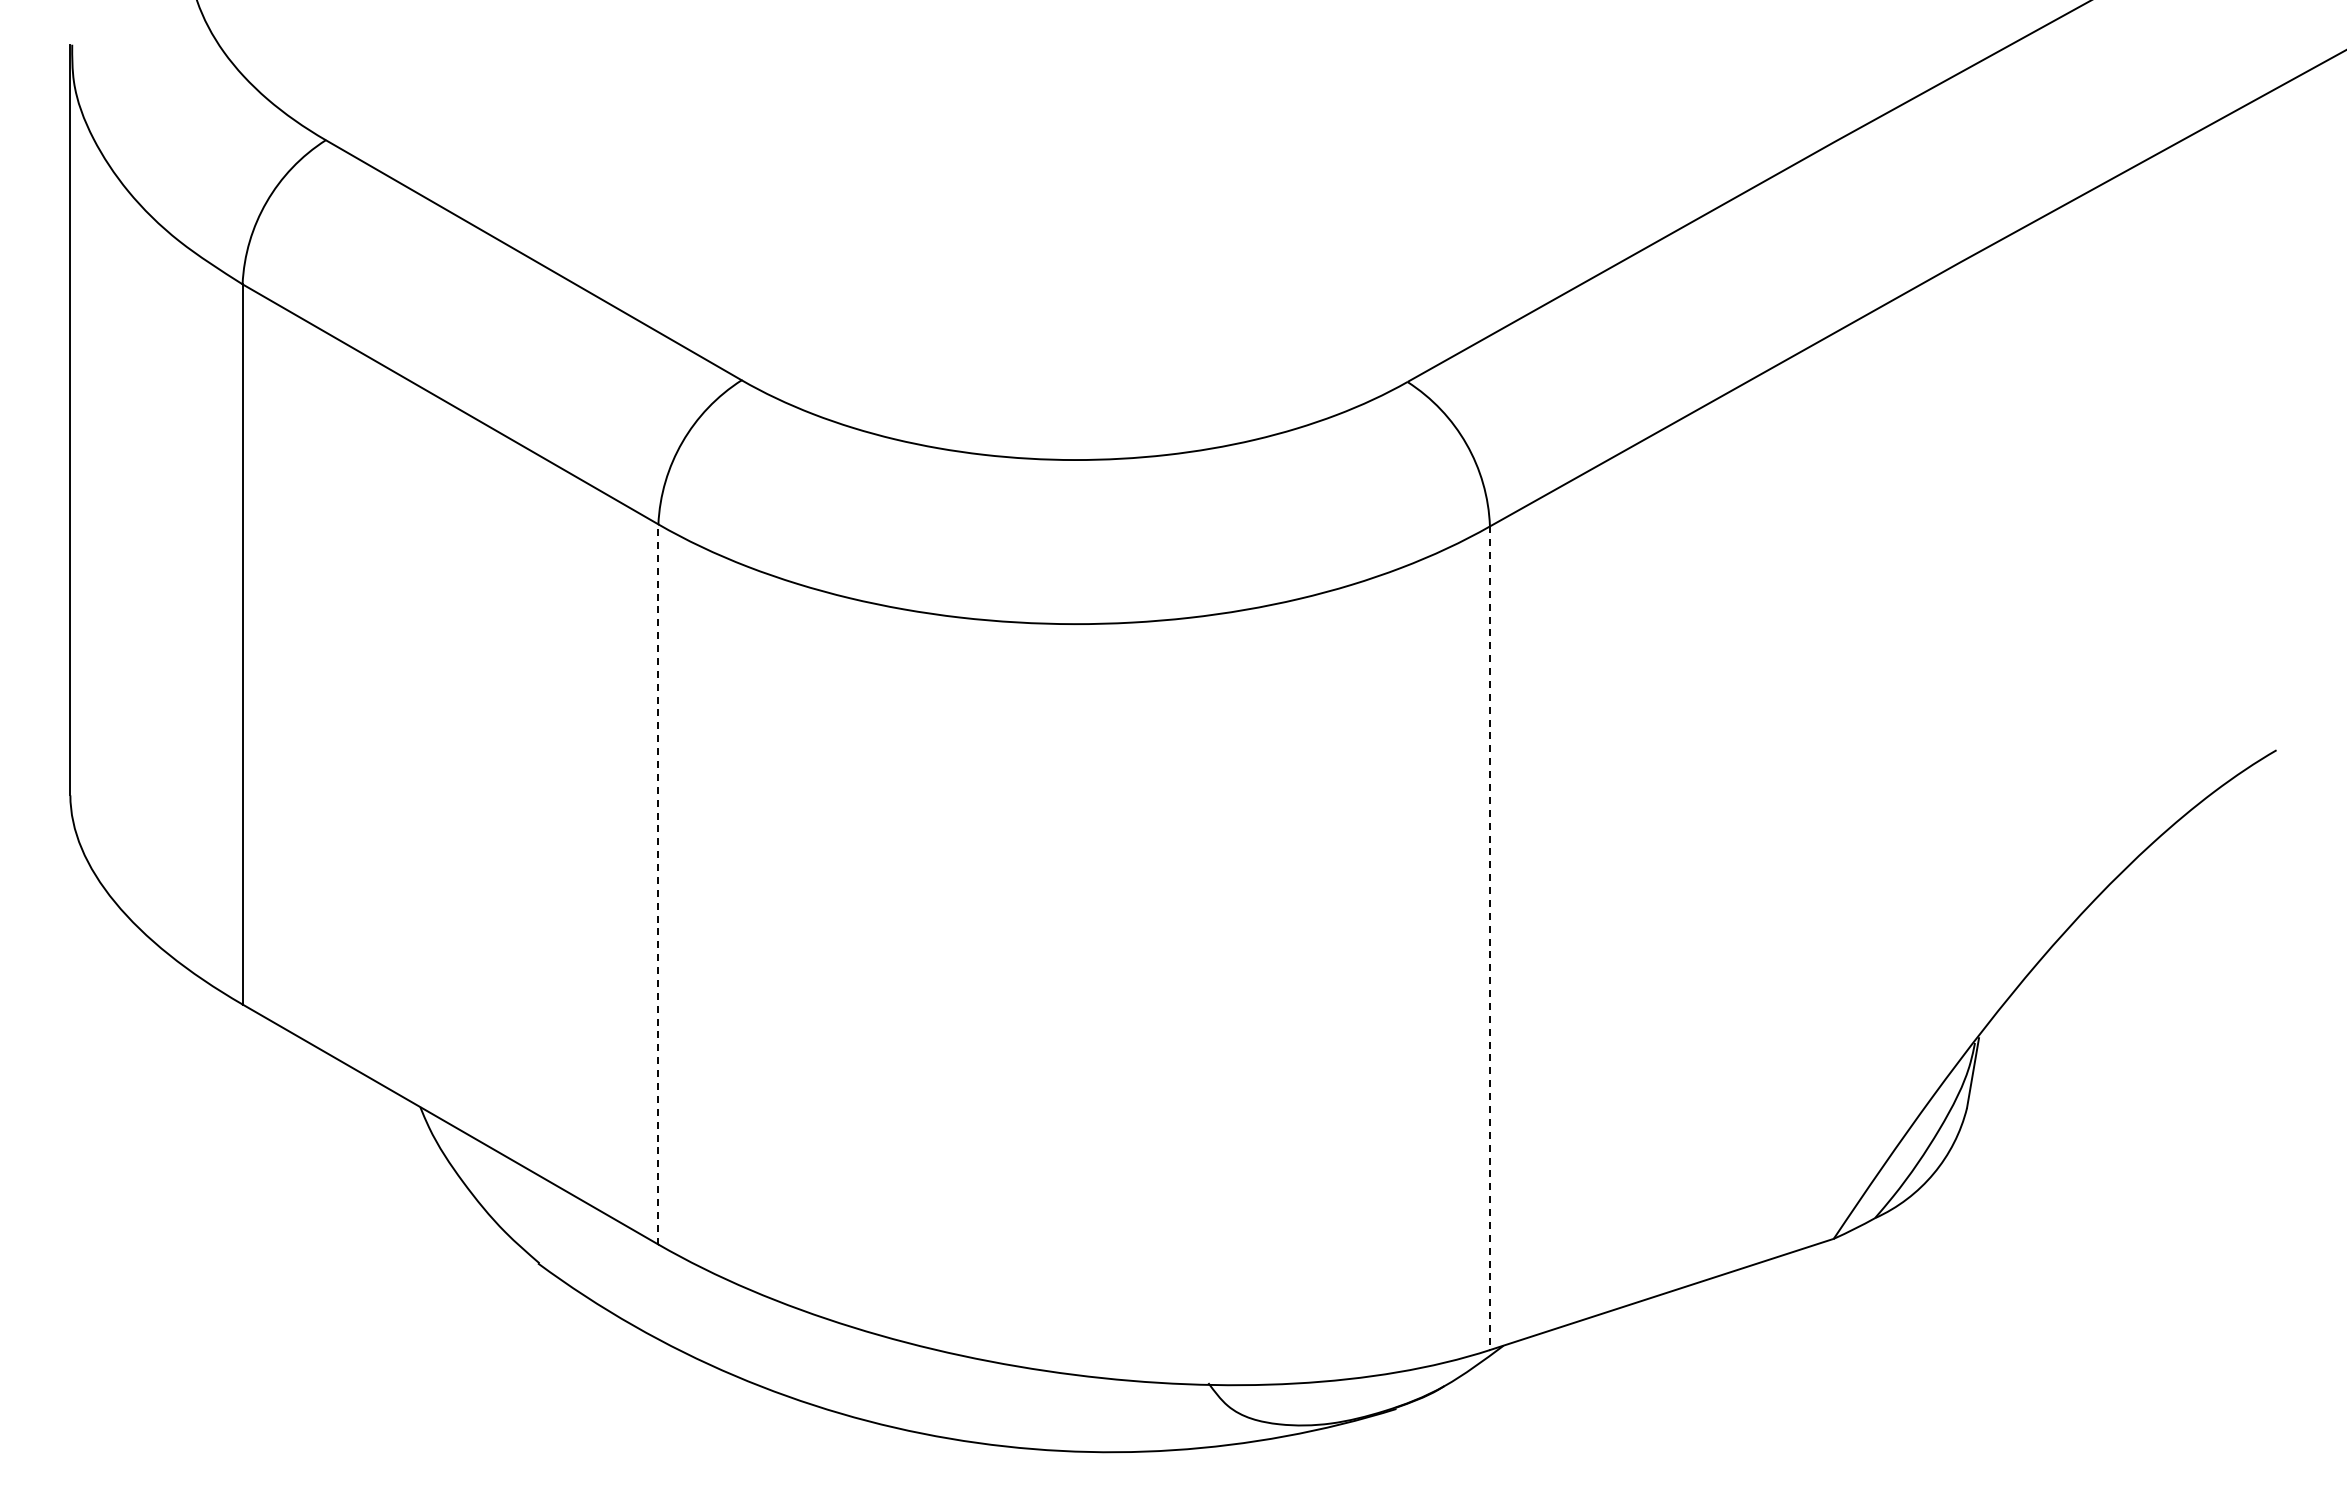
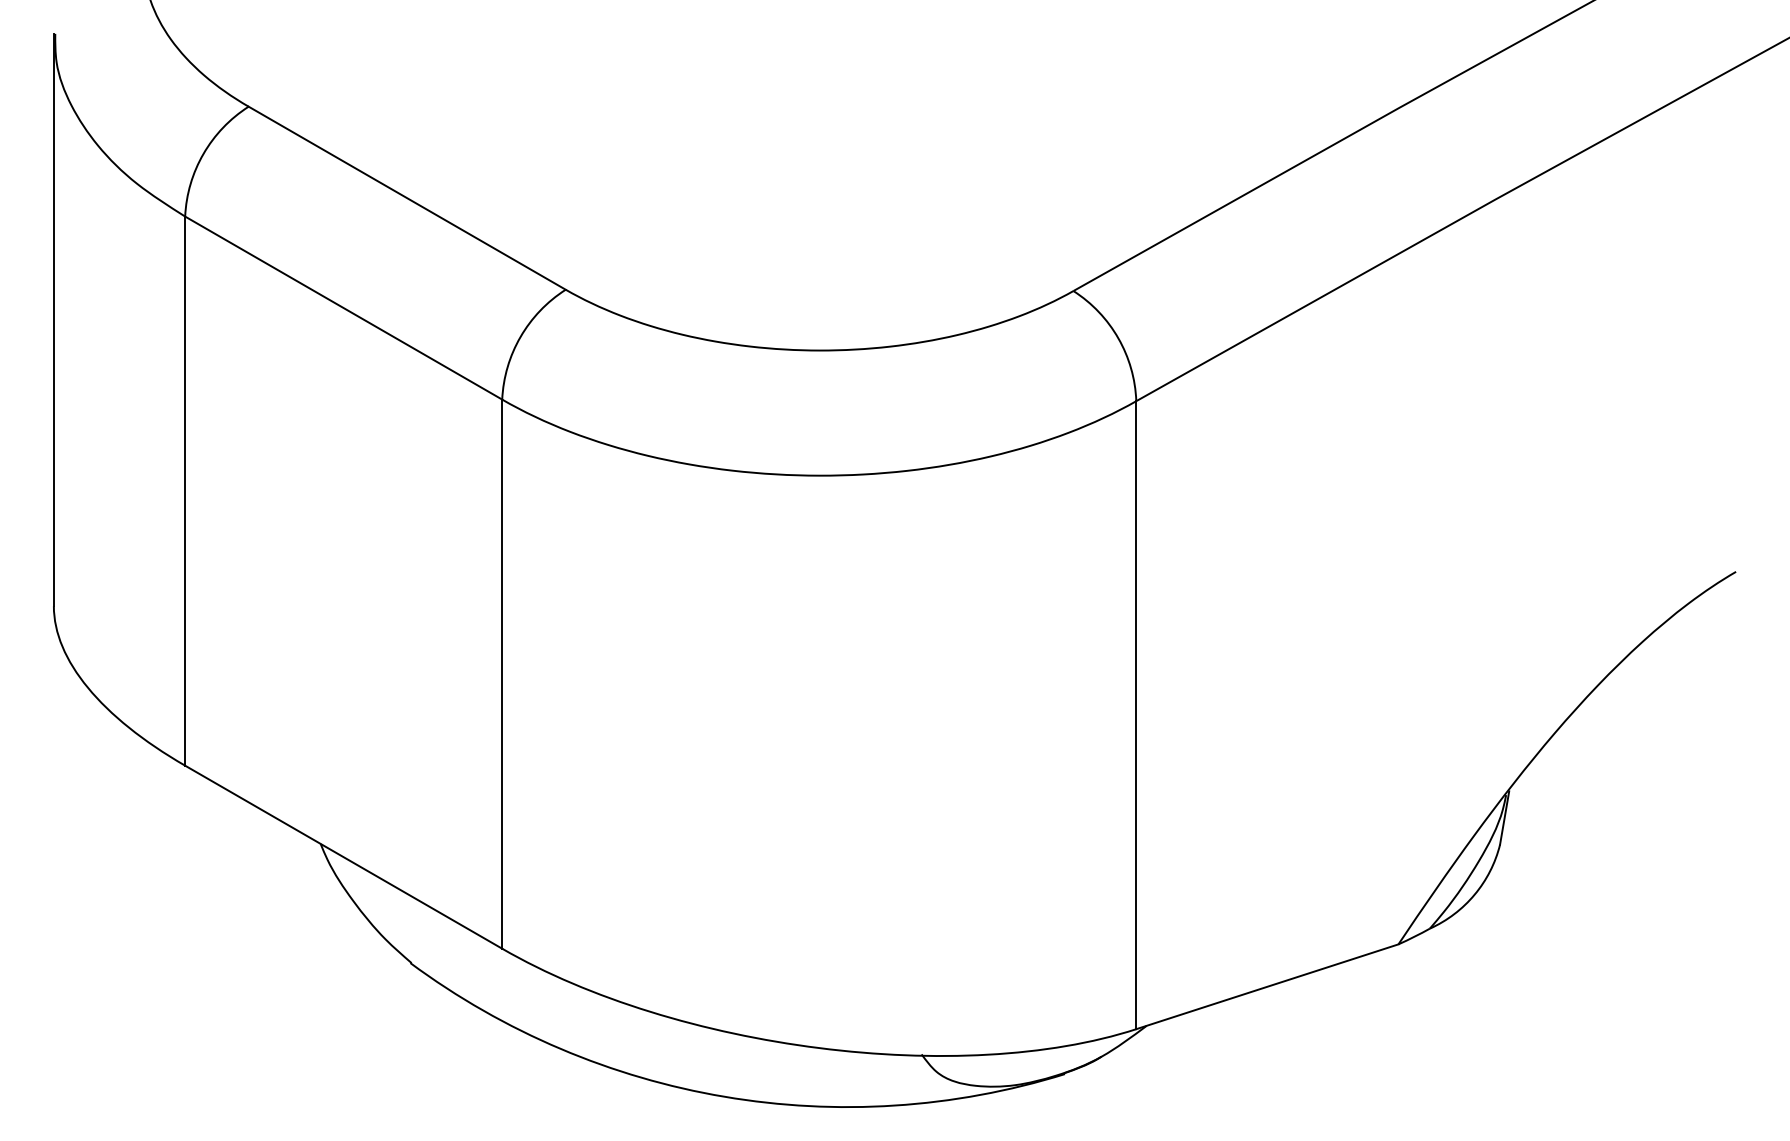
line: (658, 883) -> (502, 673), dashed -> solid
line: (1490, 938) -> (1136, 715), dashed -> solid

